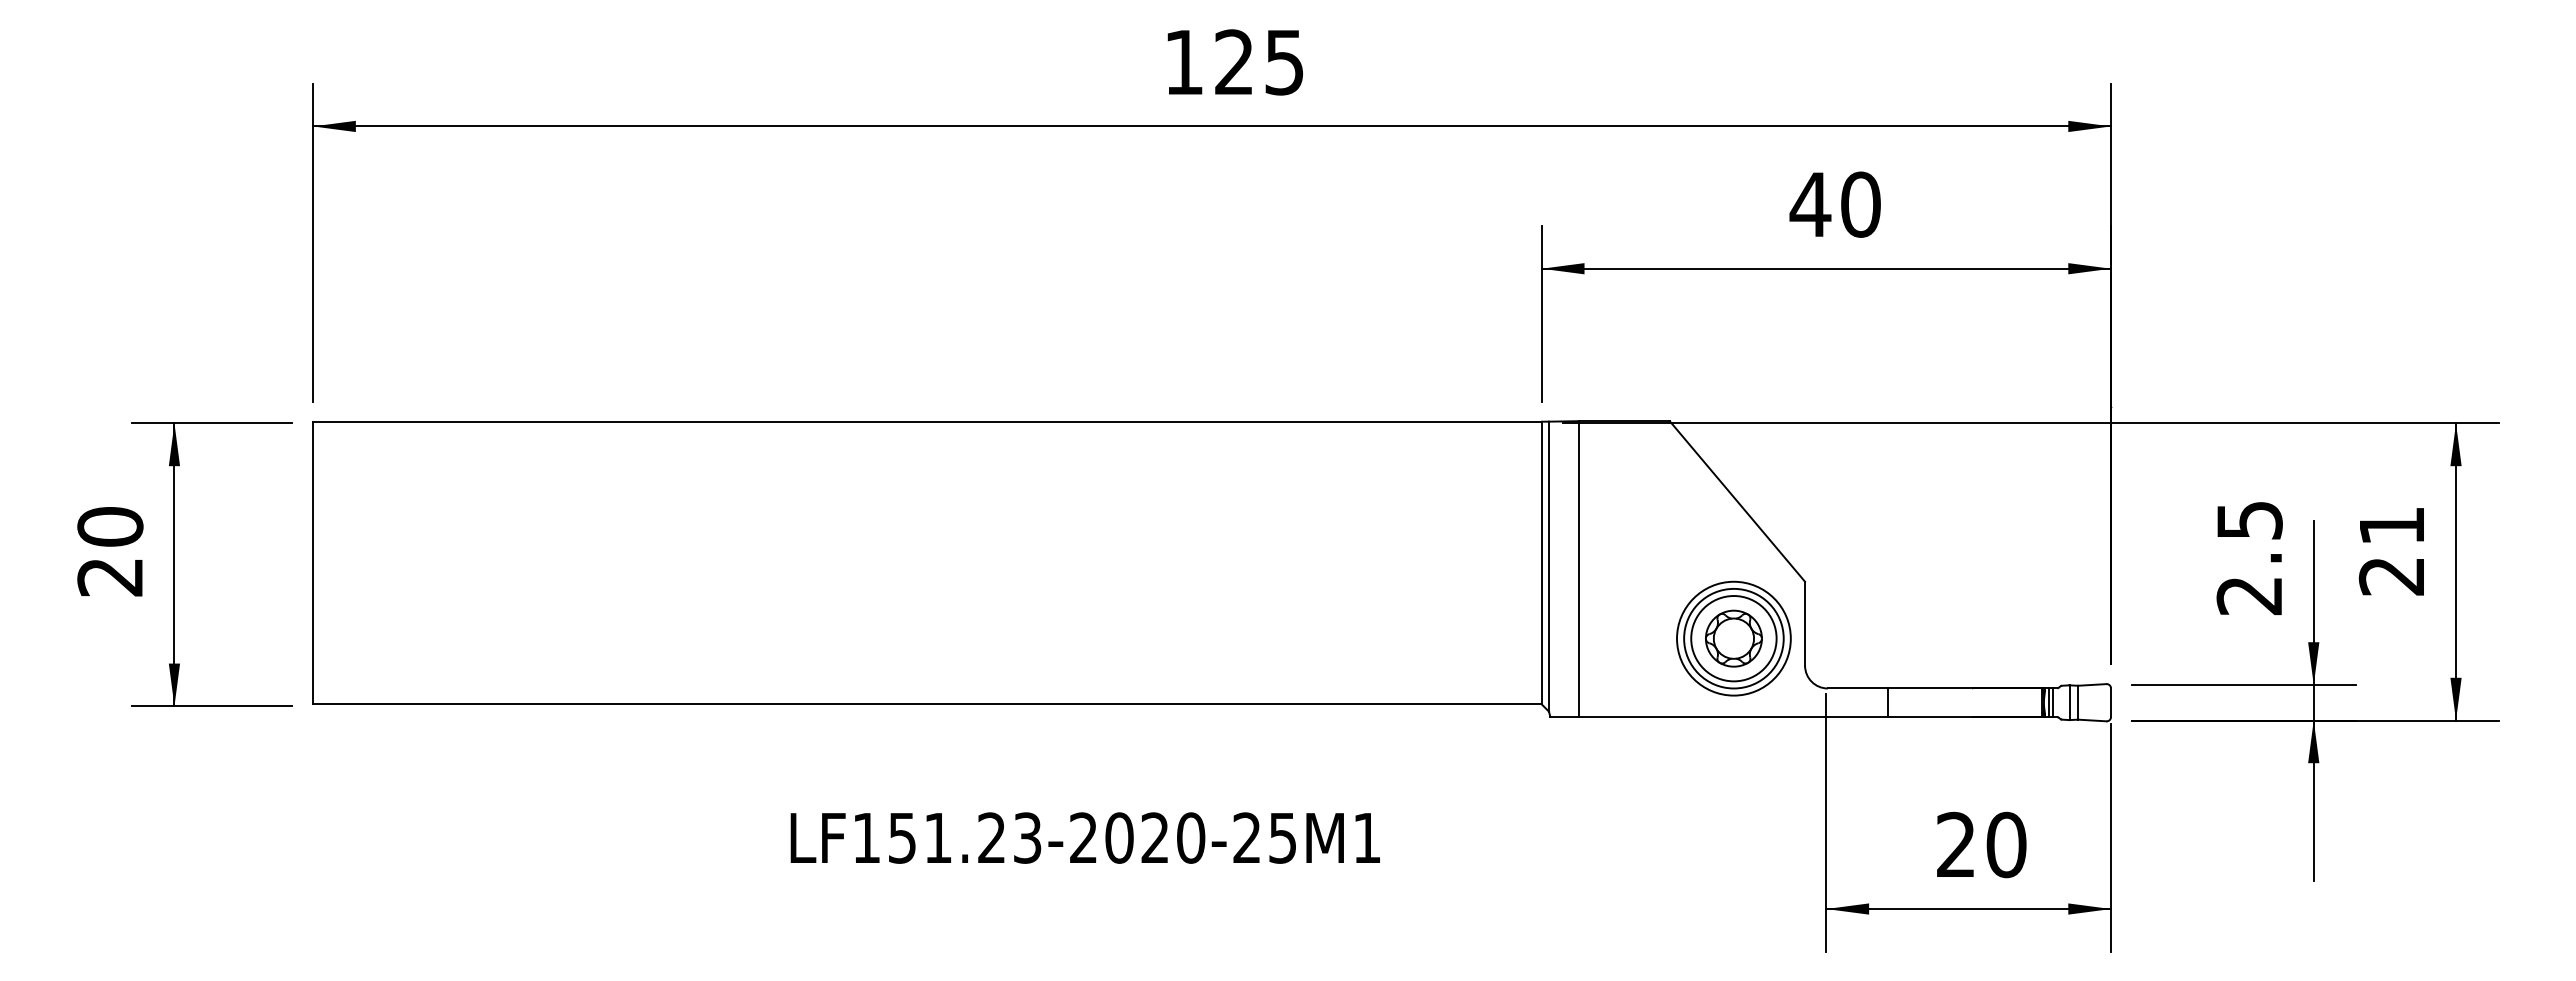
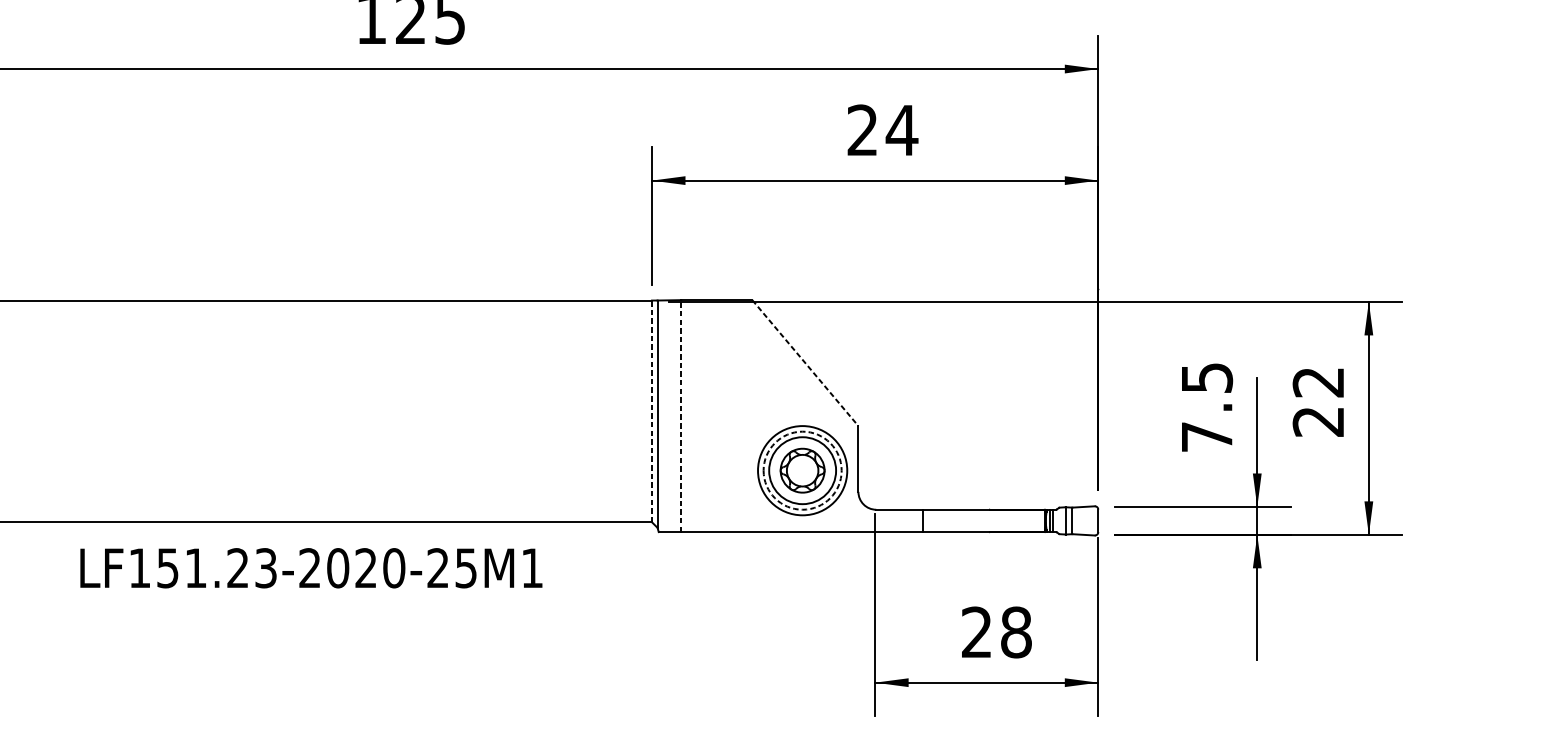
text: (1835, 204) -> (882, 130), 40 -> 24
line: (1737, 501) -> (805, 363), solid -> dashed
text: (2390, 526) -> (1317, 382), 21 -> 22
line: (1541, 562) -> (651, 410), solid -> dashed
line: (1579, 569) -> (681, 416), solid -> dashed
text: (2248, 596) -> (1206, 437), 2.5 -> 7.5
circle: (1733, 638) -> (802, 470), solid -> dashed
text: (1084, 837) -> (310, 567), moved
text: (2006, 844) -> (1016, 632), 20 -> 28

